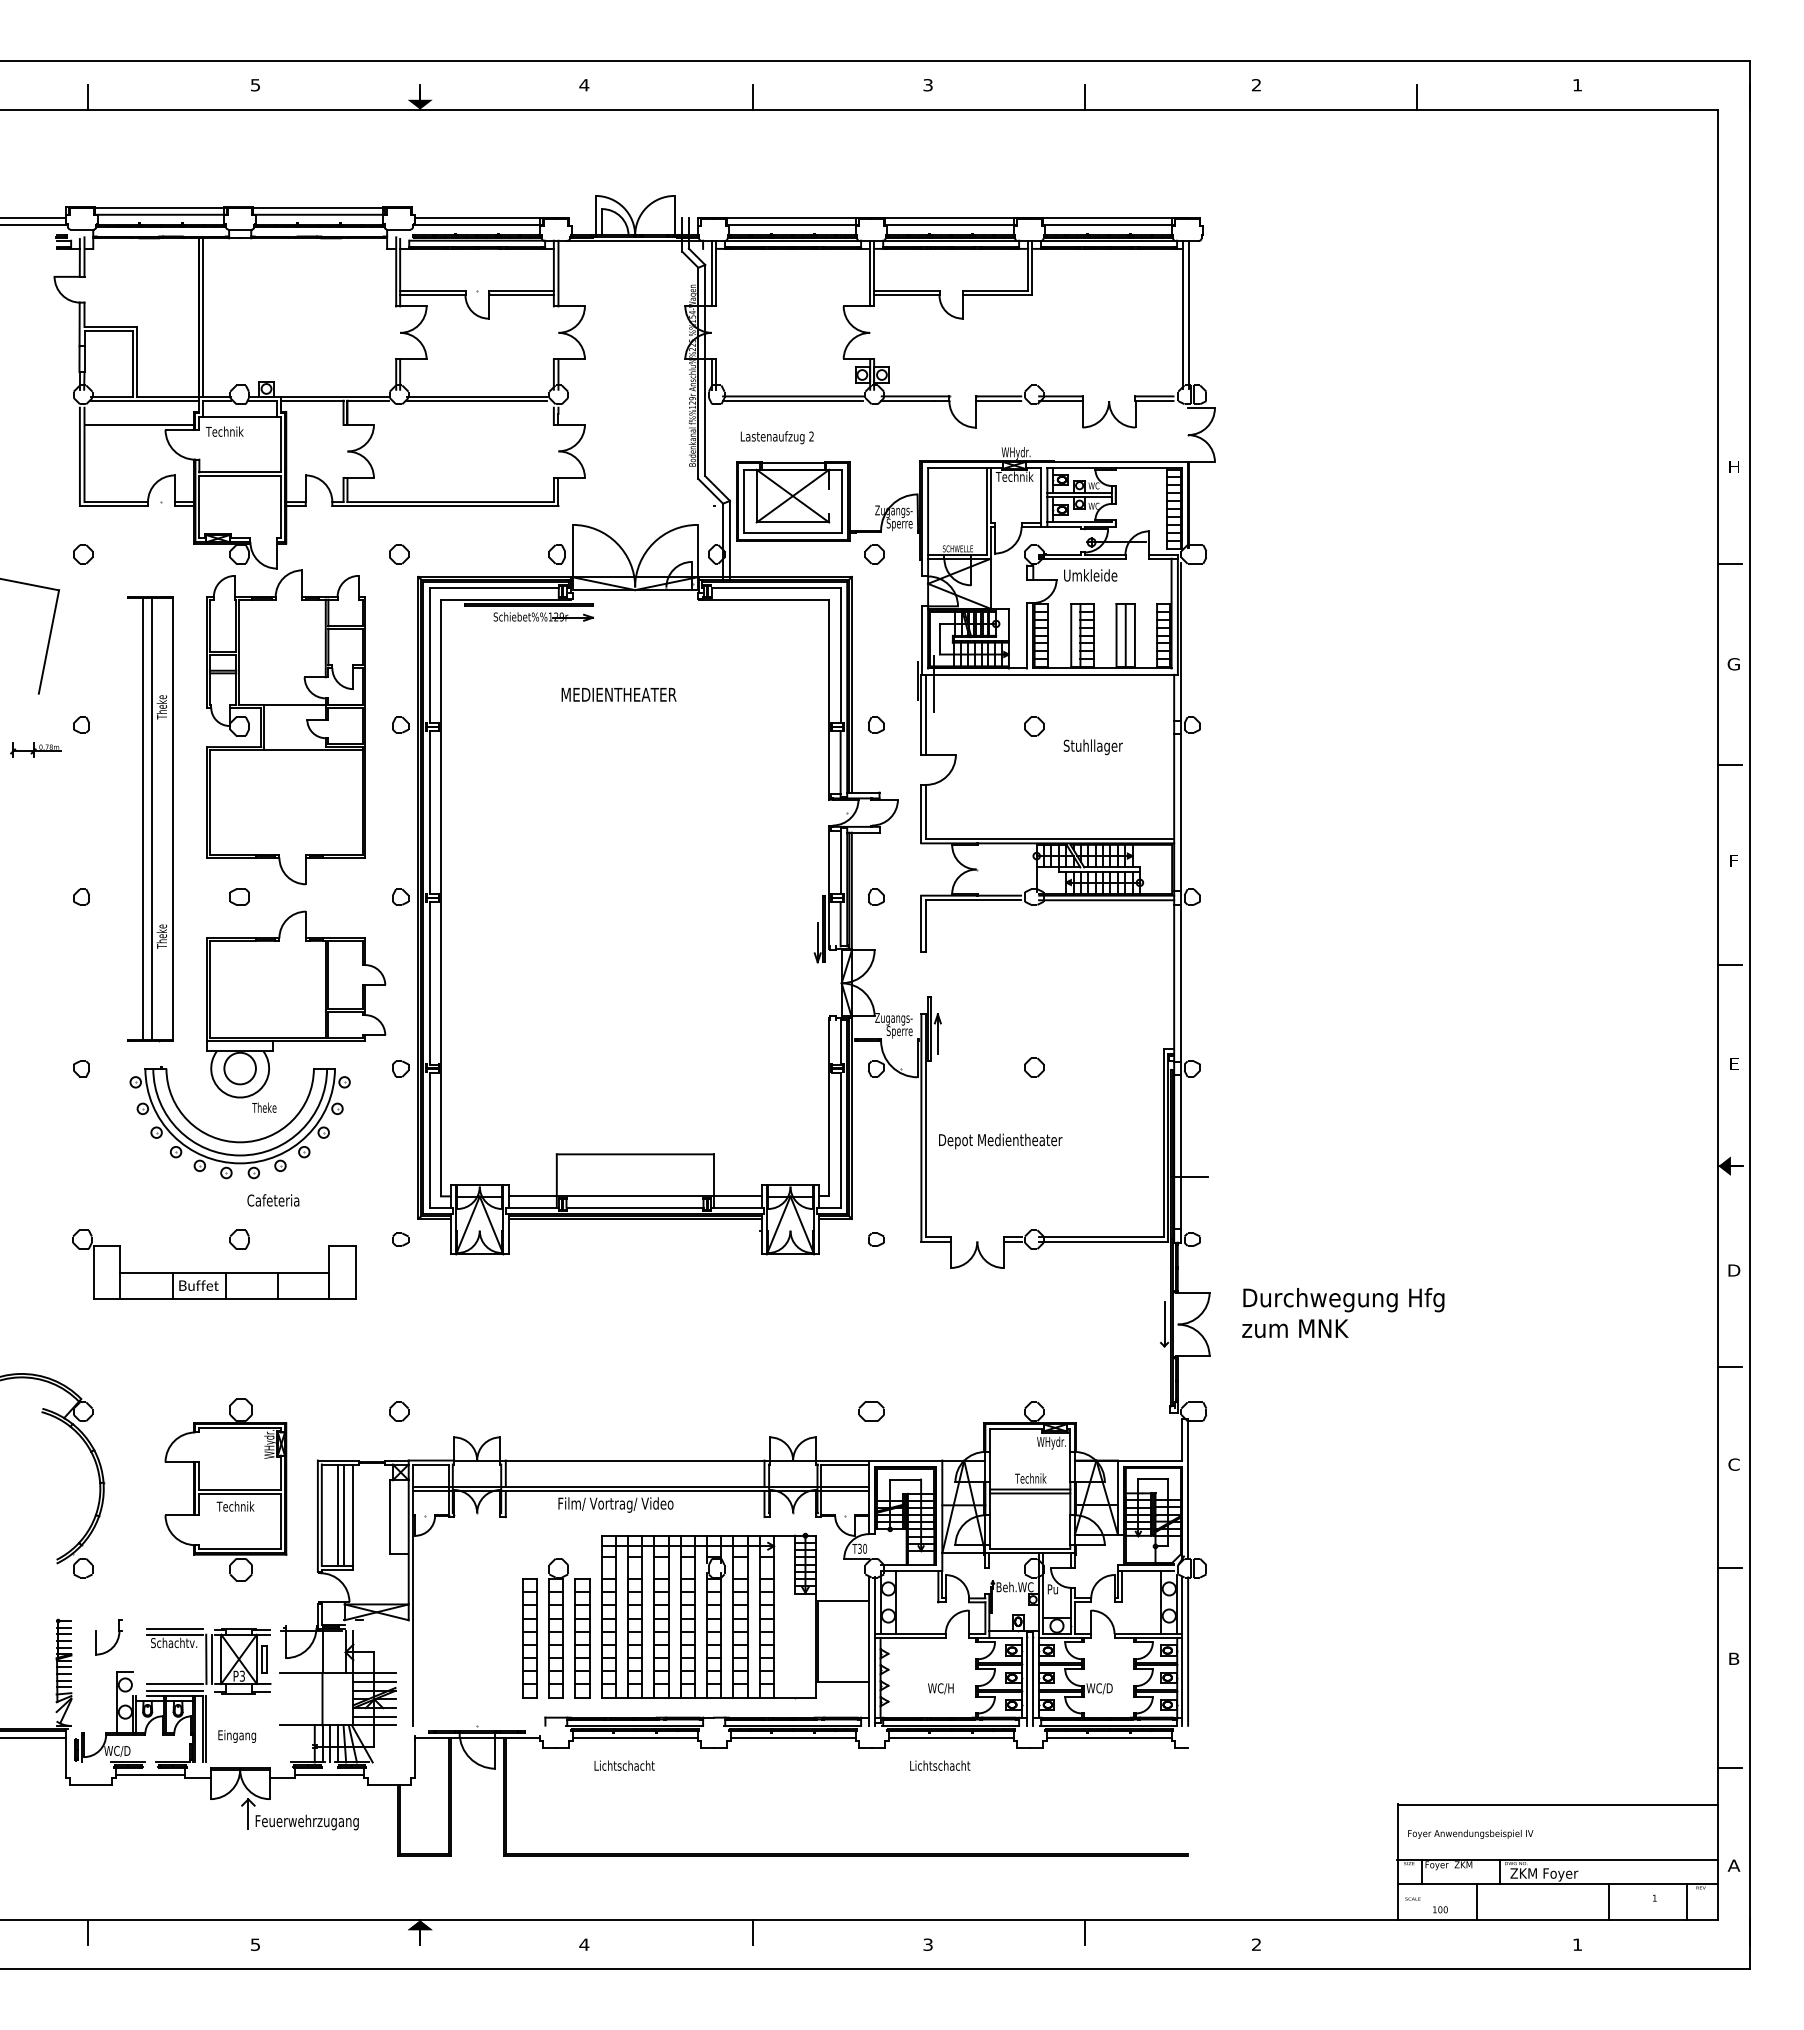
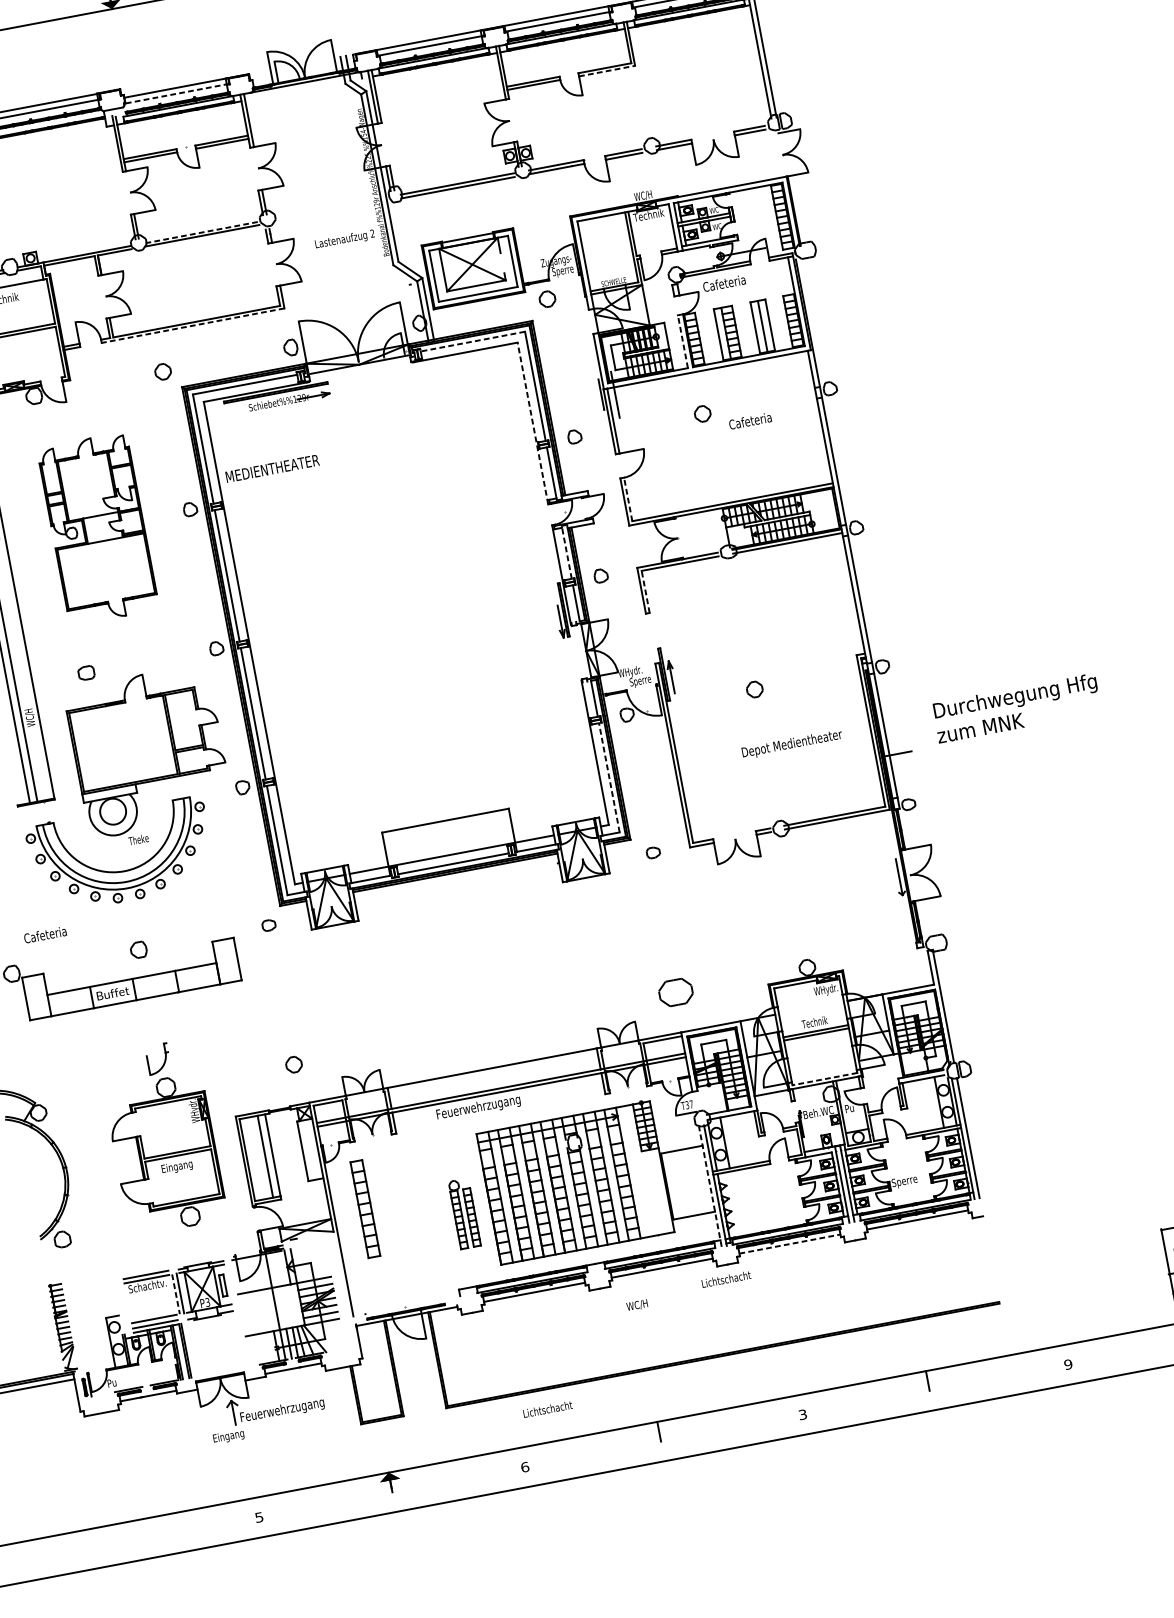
line: (478, 225) -> (177, 93), solid -> dashed
line: (997, 295) -> (607, 71), solid -> dashed
line: (477, 396) -> (202, 232), solid -> dashed
text: (776, 437) -> (344, 239), moved
text: (1020, 453) -> (649, 195), WHydr. -> WC/H
line: (444, 506) -> (192, 326), solid -> dashed
text: (1090, 575) -> (725, 283), Umkleide -> Cafeteria
line: (776, 588) -> (473, 341), solid -> dashed
line: (1026, 635) -> (682, 341), solid -> dashed
text: (618, 694) -> (272, 468), moved
line: (829, 699) -> (533, 423), solid -> dashed
part: (285, 727) -> (97, 529), size x0.7
text: (1092, 747) -> (752, 422), Stuhllager -> Cafeteria
line: (926, 811) -> (628, 499), solid -> dashed
line: (840, 861) -> (566, 552), solid -> dashed
line: (926, 925) -> (645, 591), solid -> dashed
text: (162, 936) -> (30, 716), Theke -> WC/H
text: (893, 1018) -> (633, 671), Zugangs- -> WHydr.
line: (840, 1140) -> (609, 778), solid -> dashed
text: (1000, 1141) -> (792, 744), moved
text: (273, 1200) -> (45, 934), moved
text: (1343, 1313) -> (1017, 708), moved
part: (871, 1411) -> (675, 992), size x1.6
text: (618, 1504) -> (485, 1106), Film/ Vortrag/ Video -> Feuerwehrzugang
text: (235, 1507) -> (176, 1167), Technik -> Eingang
line: (337, 1514) -> (259, 1157), removed
text: (865, 1548) -> (691, 1104), T30 -> T37
line: (1029, 1548) -> (824, 1079), solid -> dashed
part: (569, 1628) -> (464, 1213), size x0.6
part: (529, 1638) -> (365, 1209), moved
part: (116, 1639) -> (164, 1059), moved
line: (868, 1651) -> (709, 1186), solid -> dashed
line: (206, 1659) -> (176, 1294), solid -> dashed
text: (940, 1688) -> (636, 1305), moved
text: (1101, 1689) -> (904, 1181), WC/D -> Sperre
text: (236, 1736) -> (228, 1436), moved
line: (951, 1737) -> (790, 1243), solid -> dashed
text: (117, 1751) -> (118, 1382), WC/D -> Pu
text: (624, 1765) -> (547, 1409), moved
text: (940, 1765) -> (726, 1279), moved
line: (87, 1932) -> (121, 1533), removed
text: (584, 1944) -> (525, 1467), 4 -> 6
text: (1256, 1944) -> (1068, 1364), 2 -> 9

